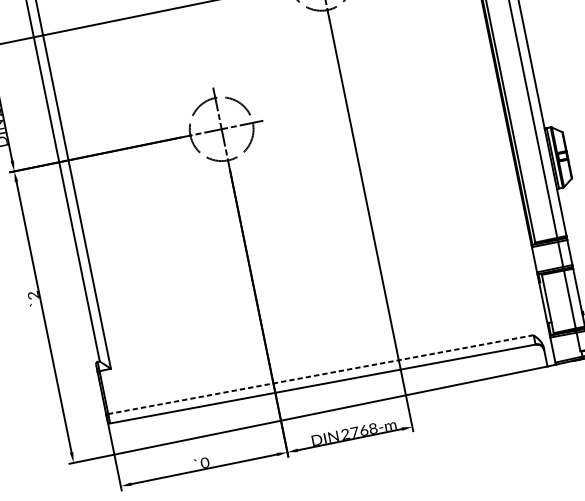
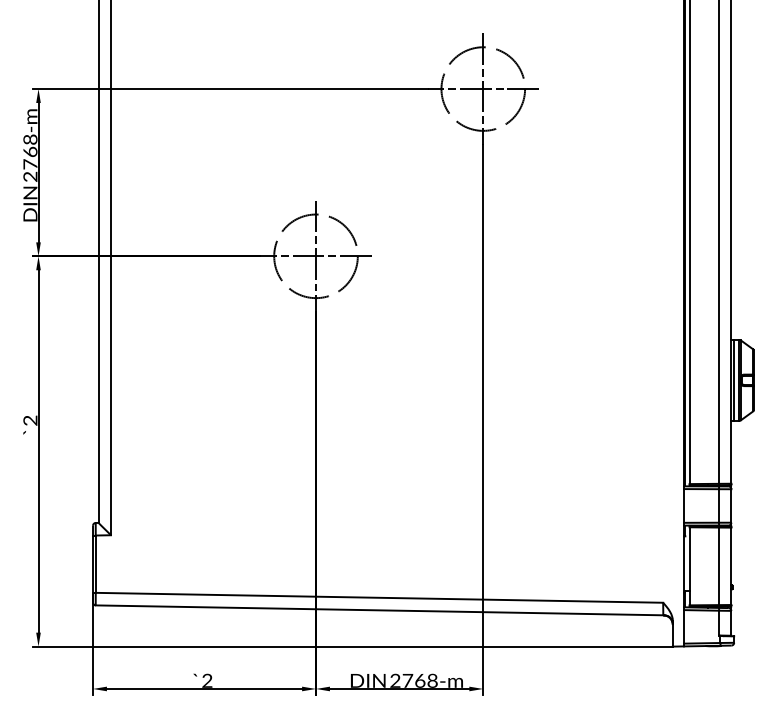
line: (320, 374) -> (379, 597), dashed -> solid
text: (204, 462) -> (206, 680), 0 -> 2

